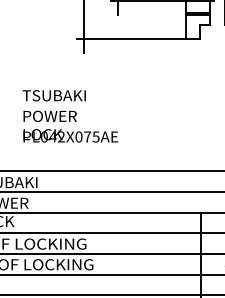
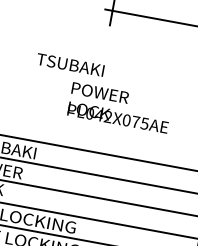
text: (70, 126) -> (119, 107), moved

